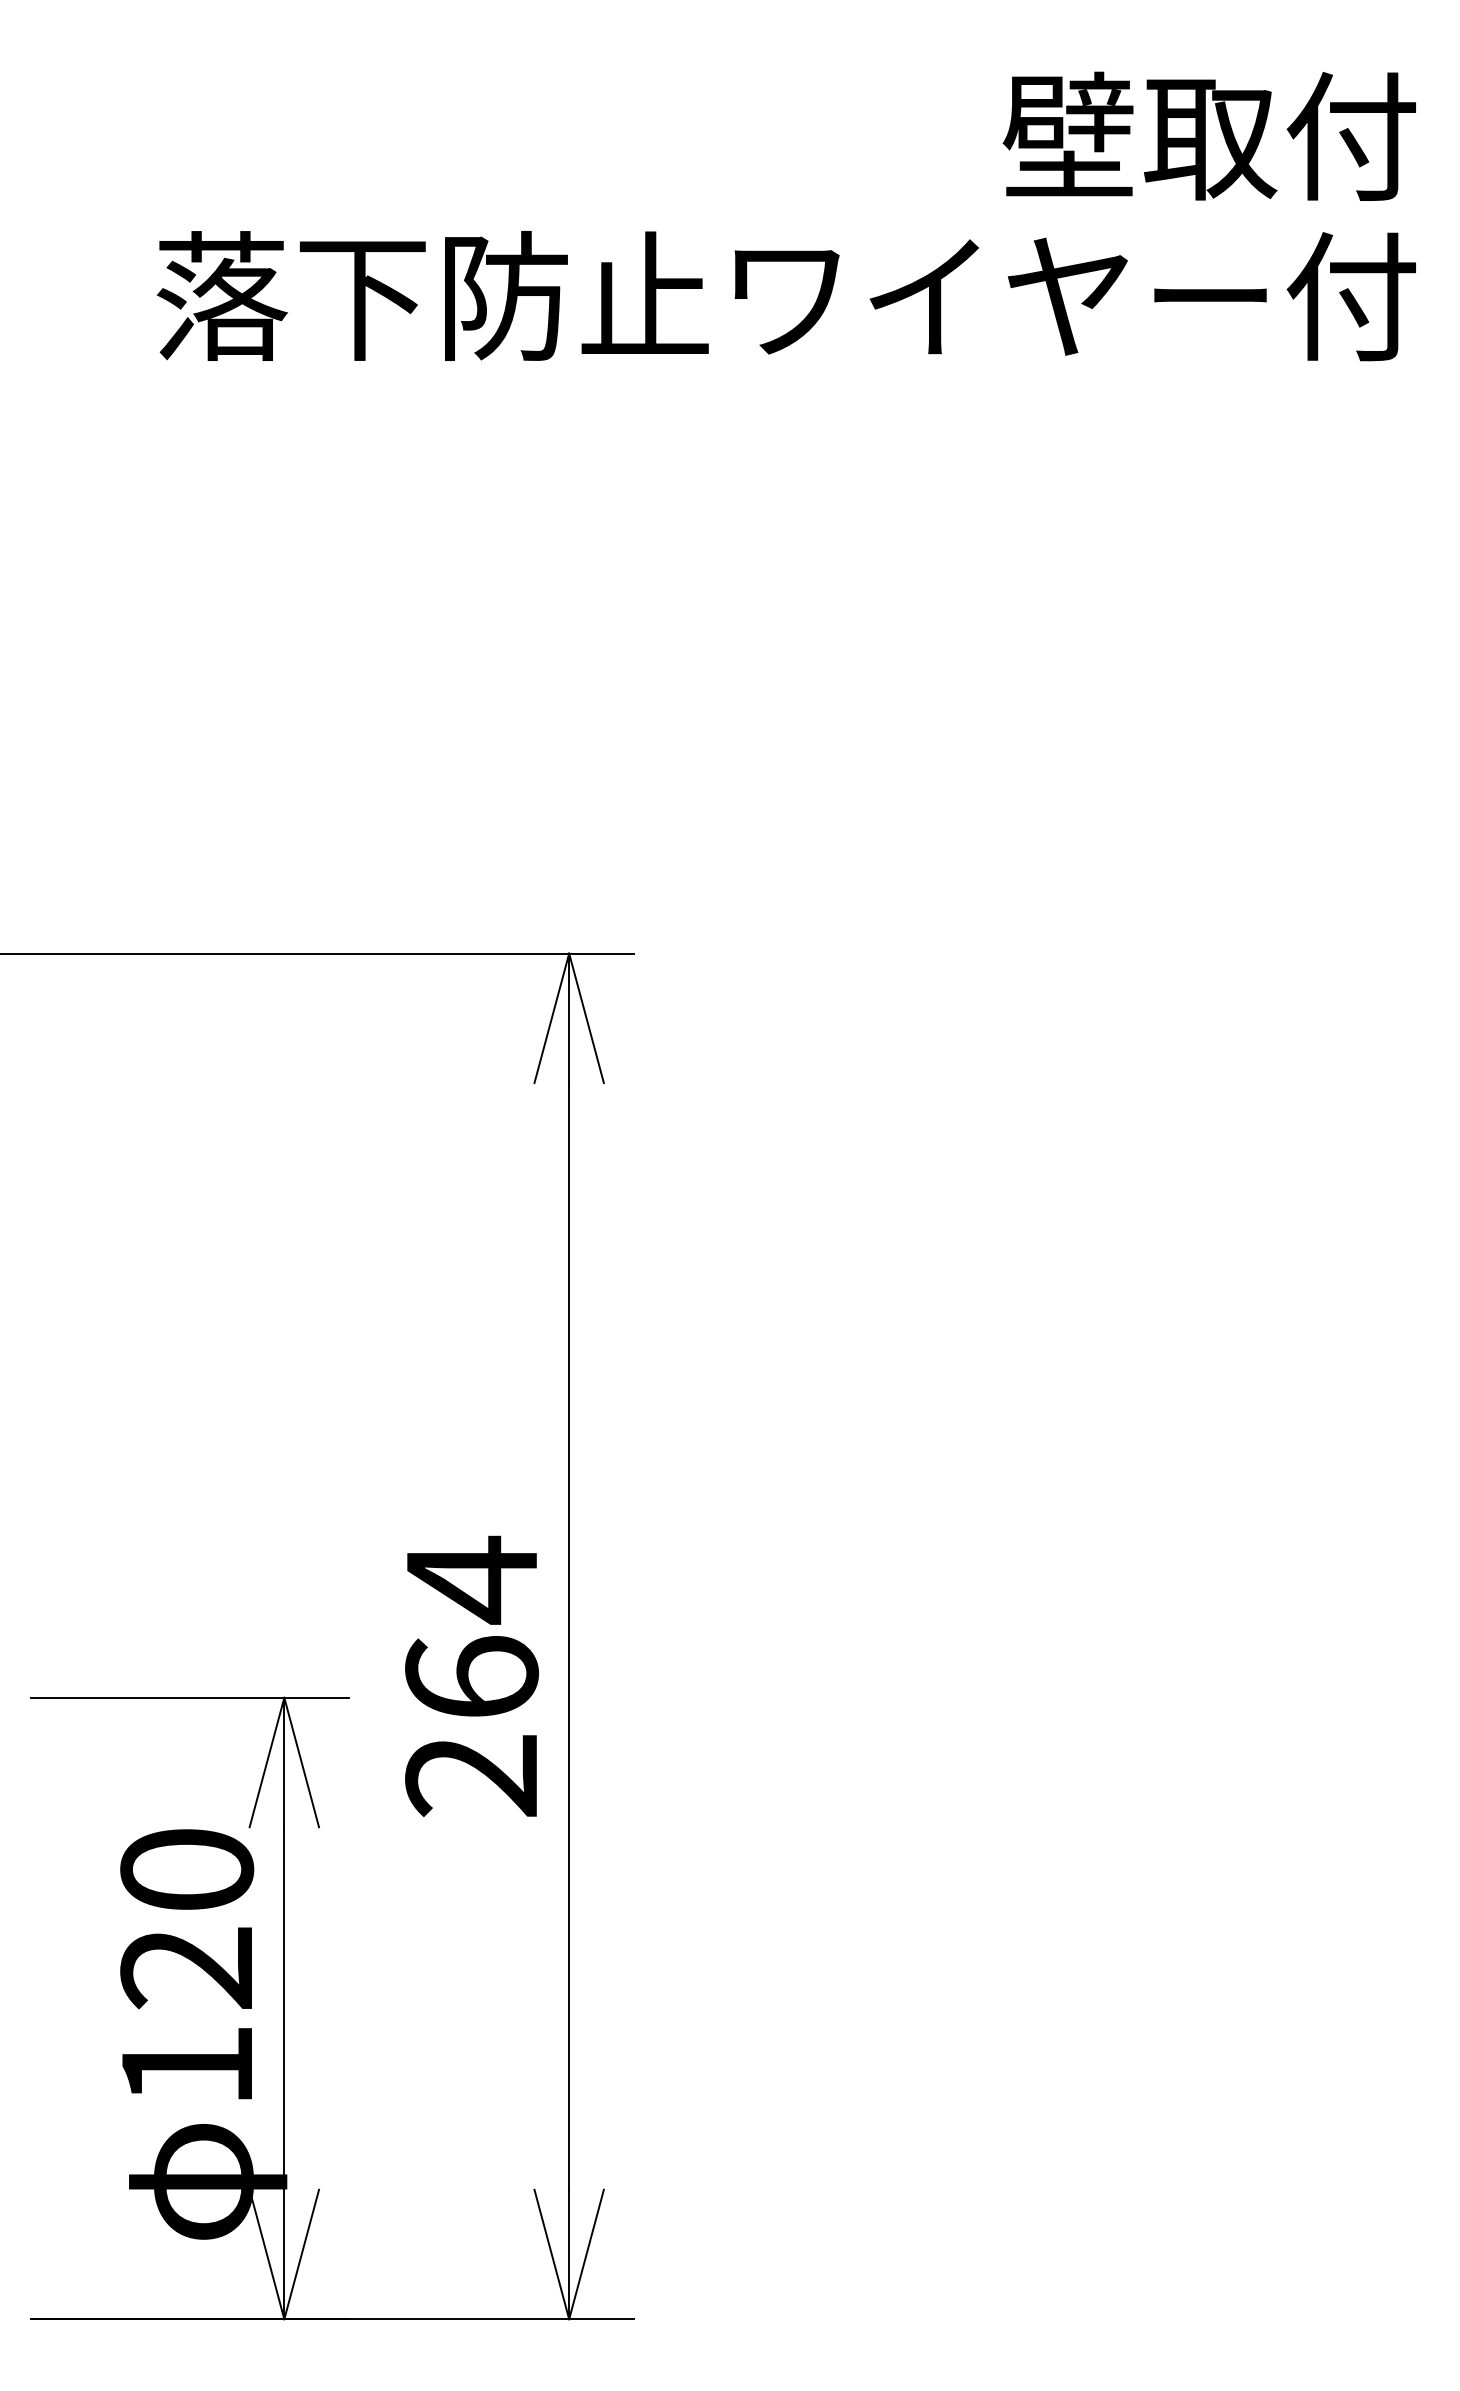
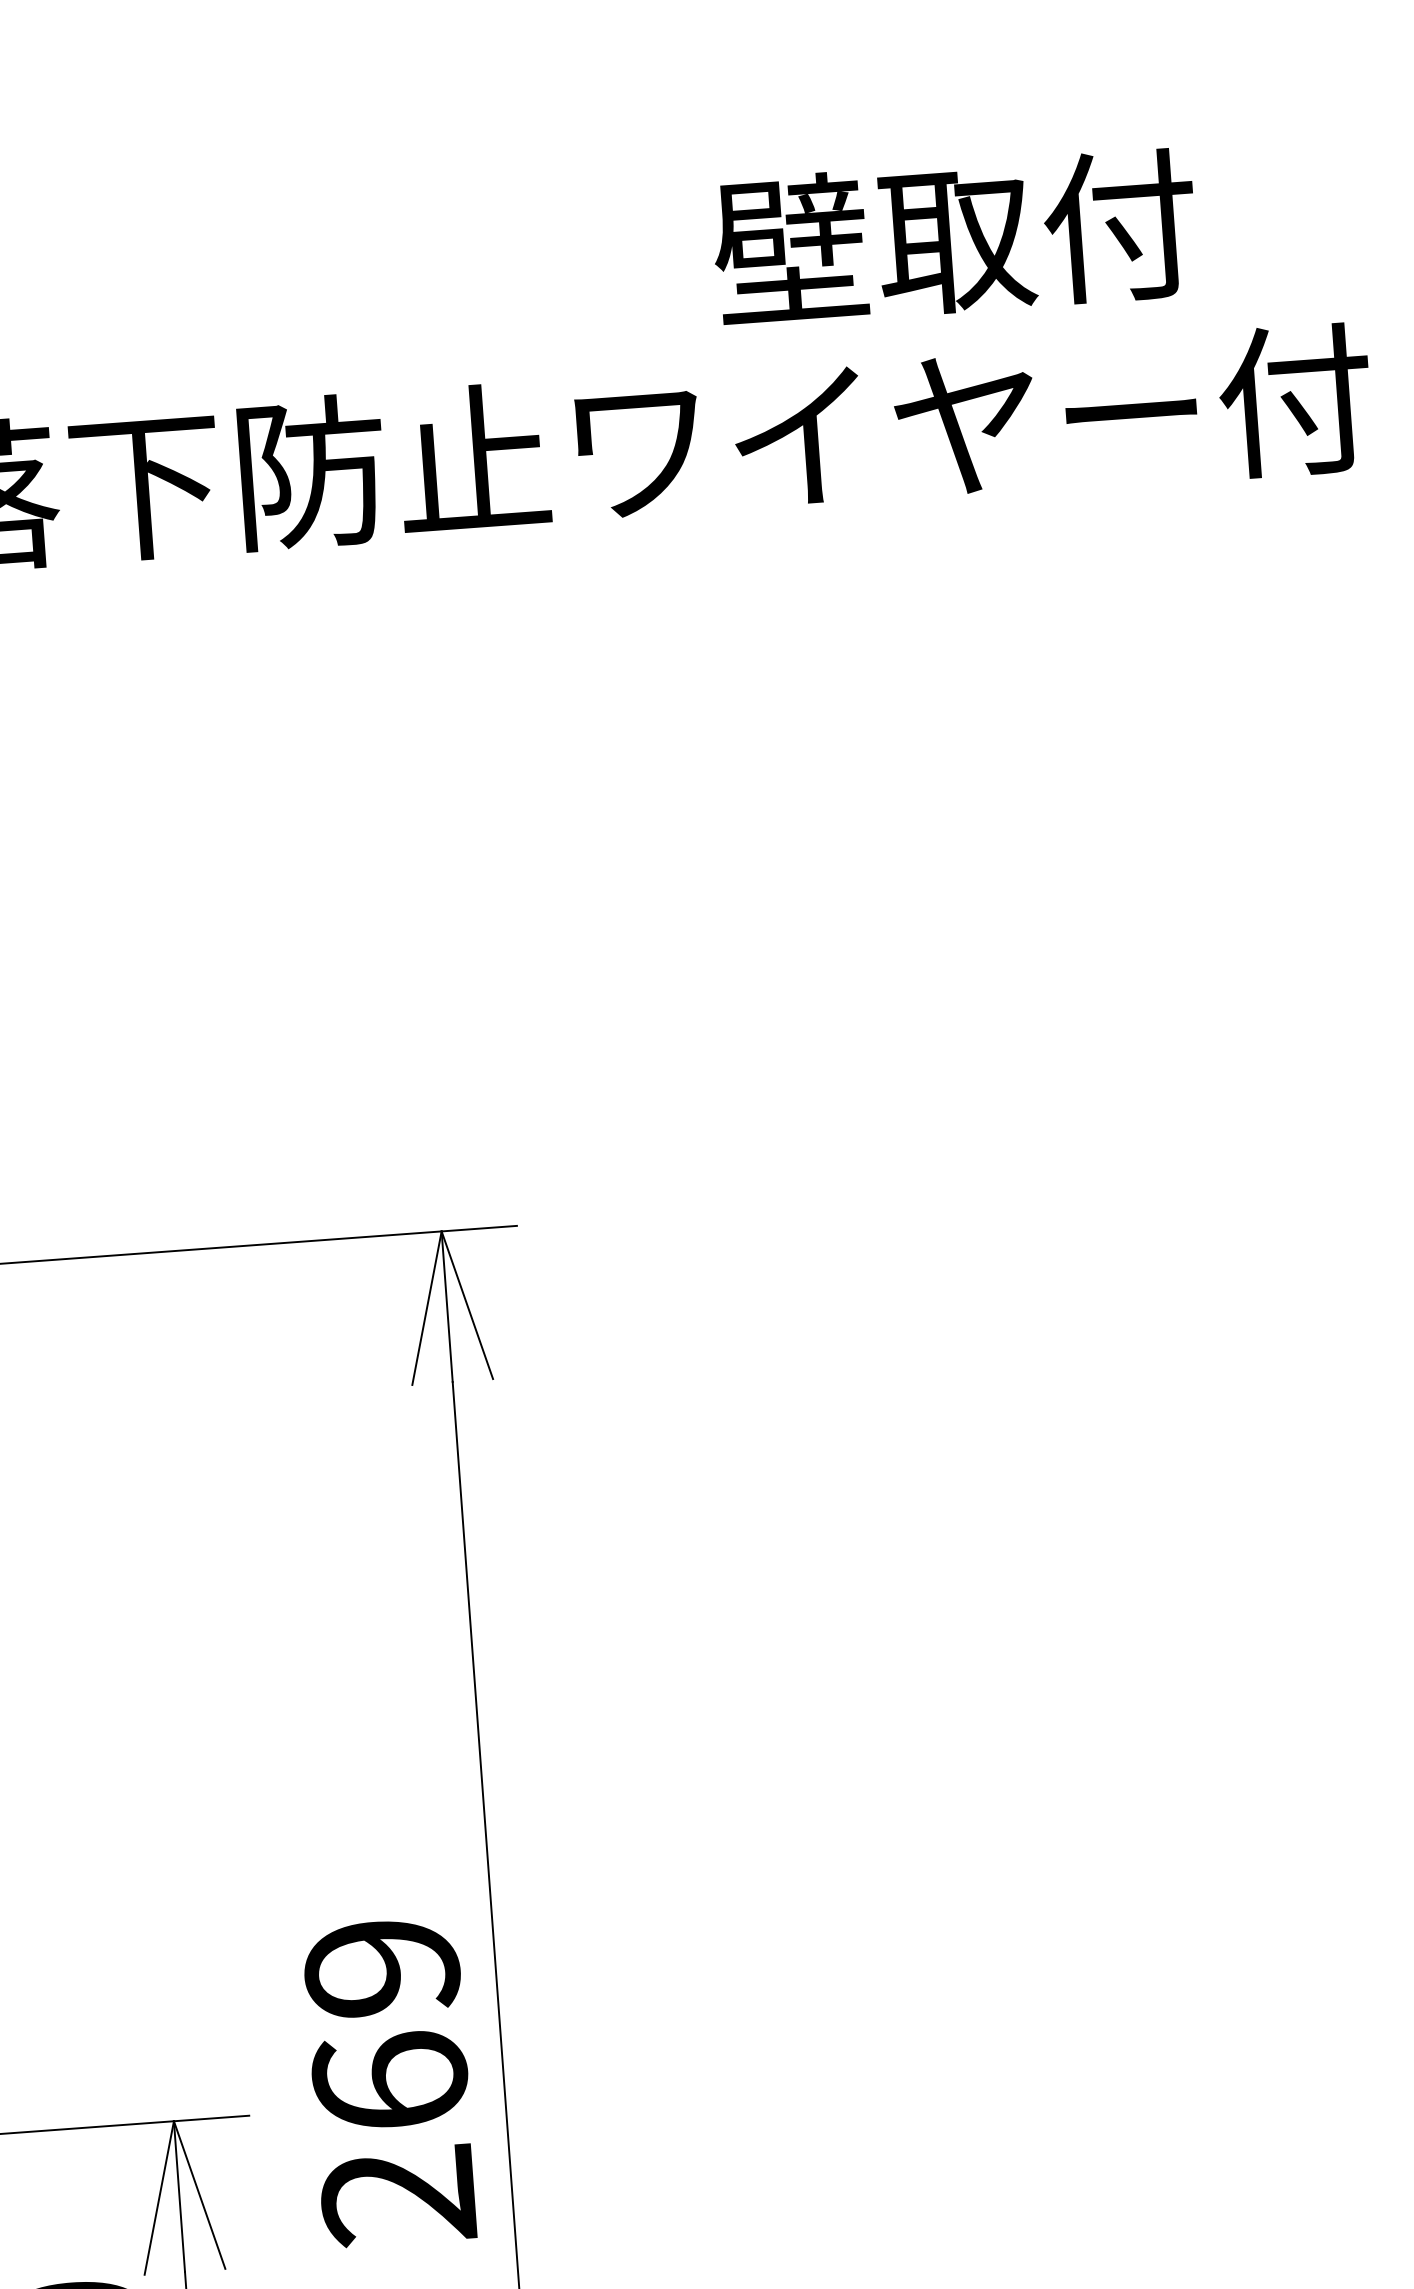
text: (1208, 135) -> (953, 237), moved
text: (472, 1579) -> (382, 1967), 264 -> 269

